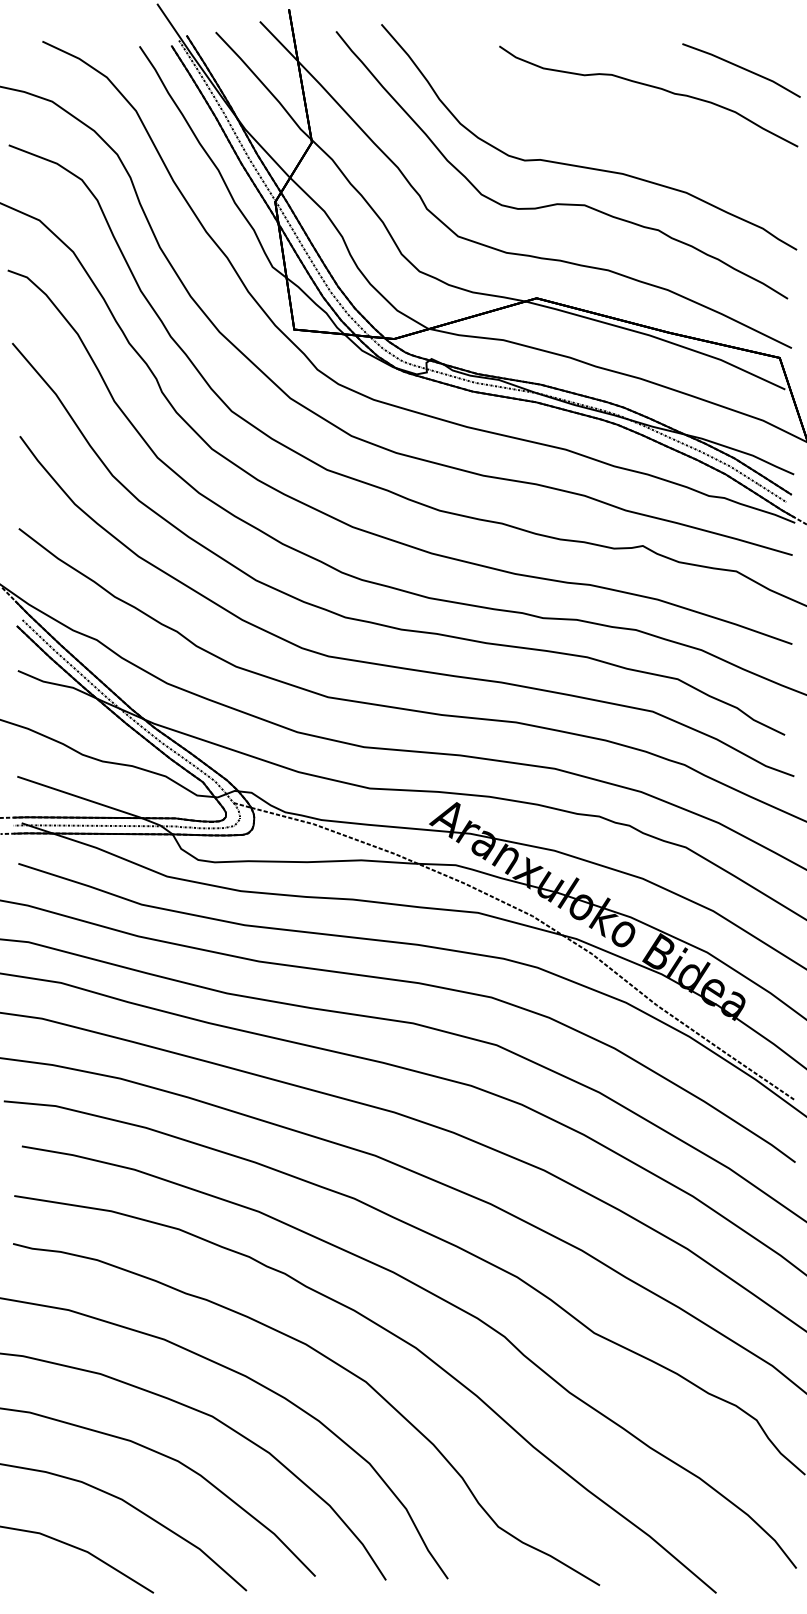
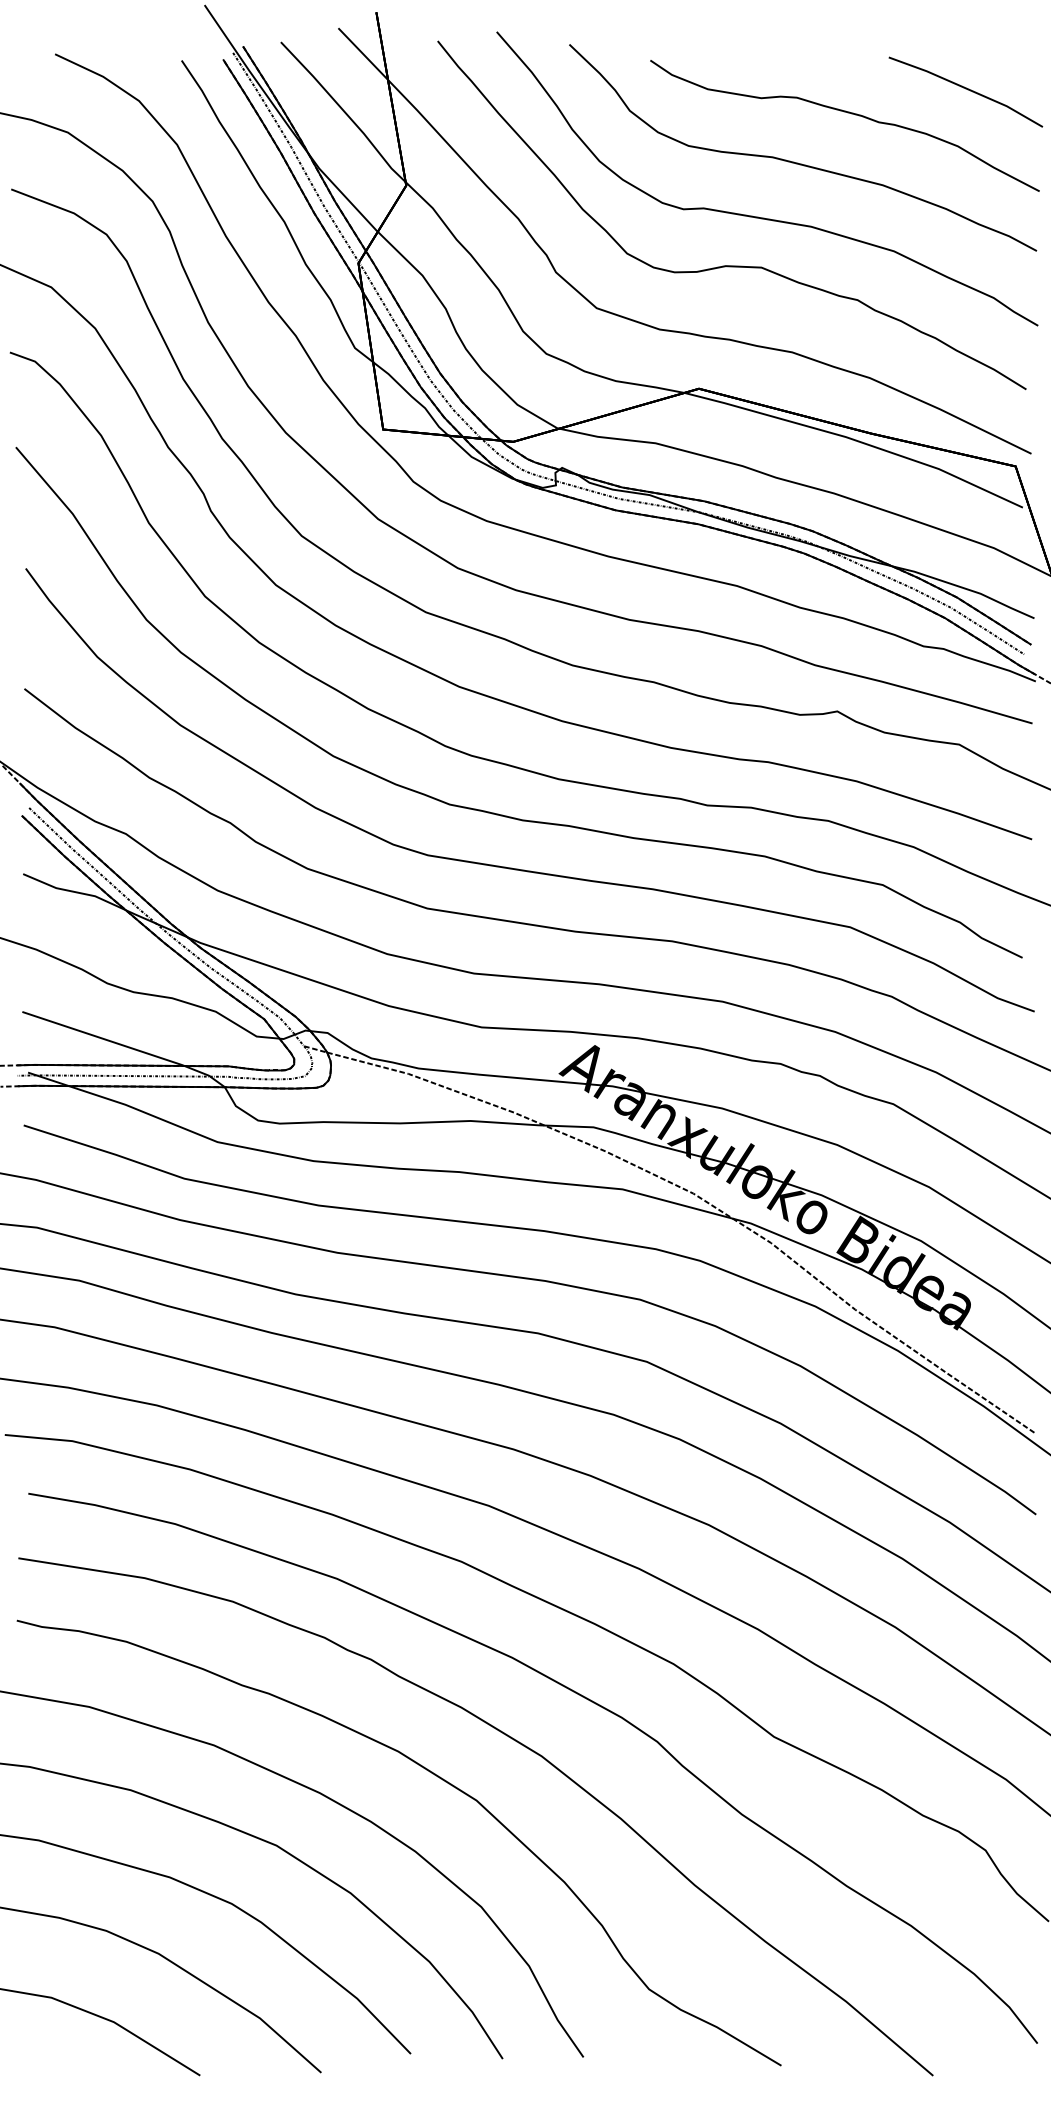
curve: (613, 124) -> (799, 162), added

